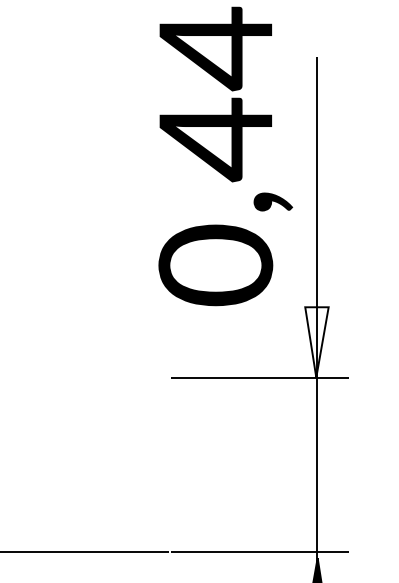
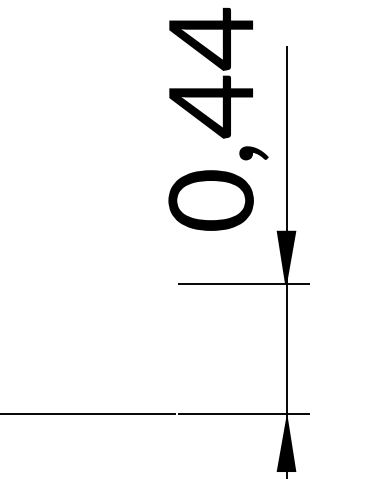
fill: (316, 341) -> (286, 257), added

